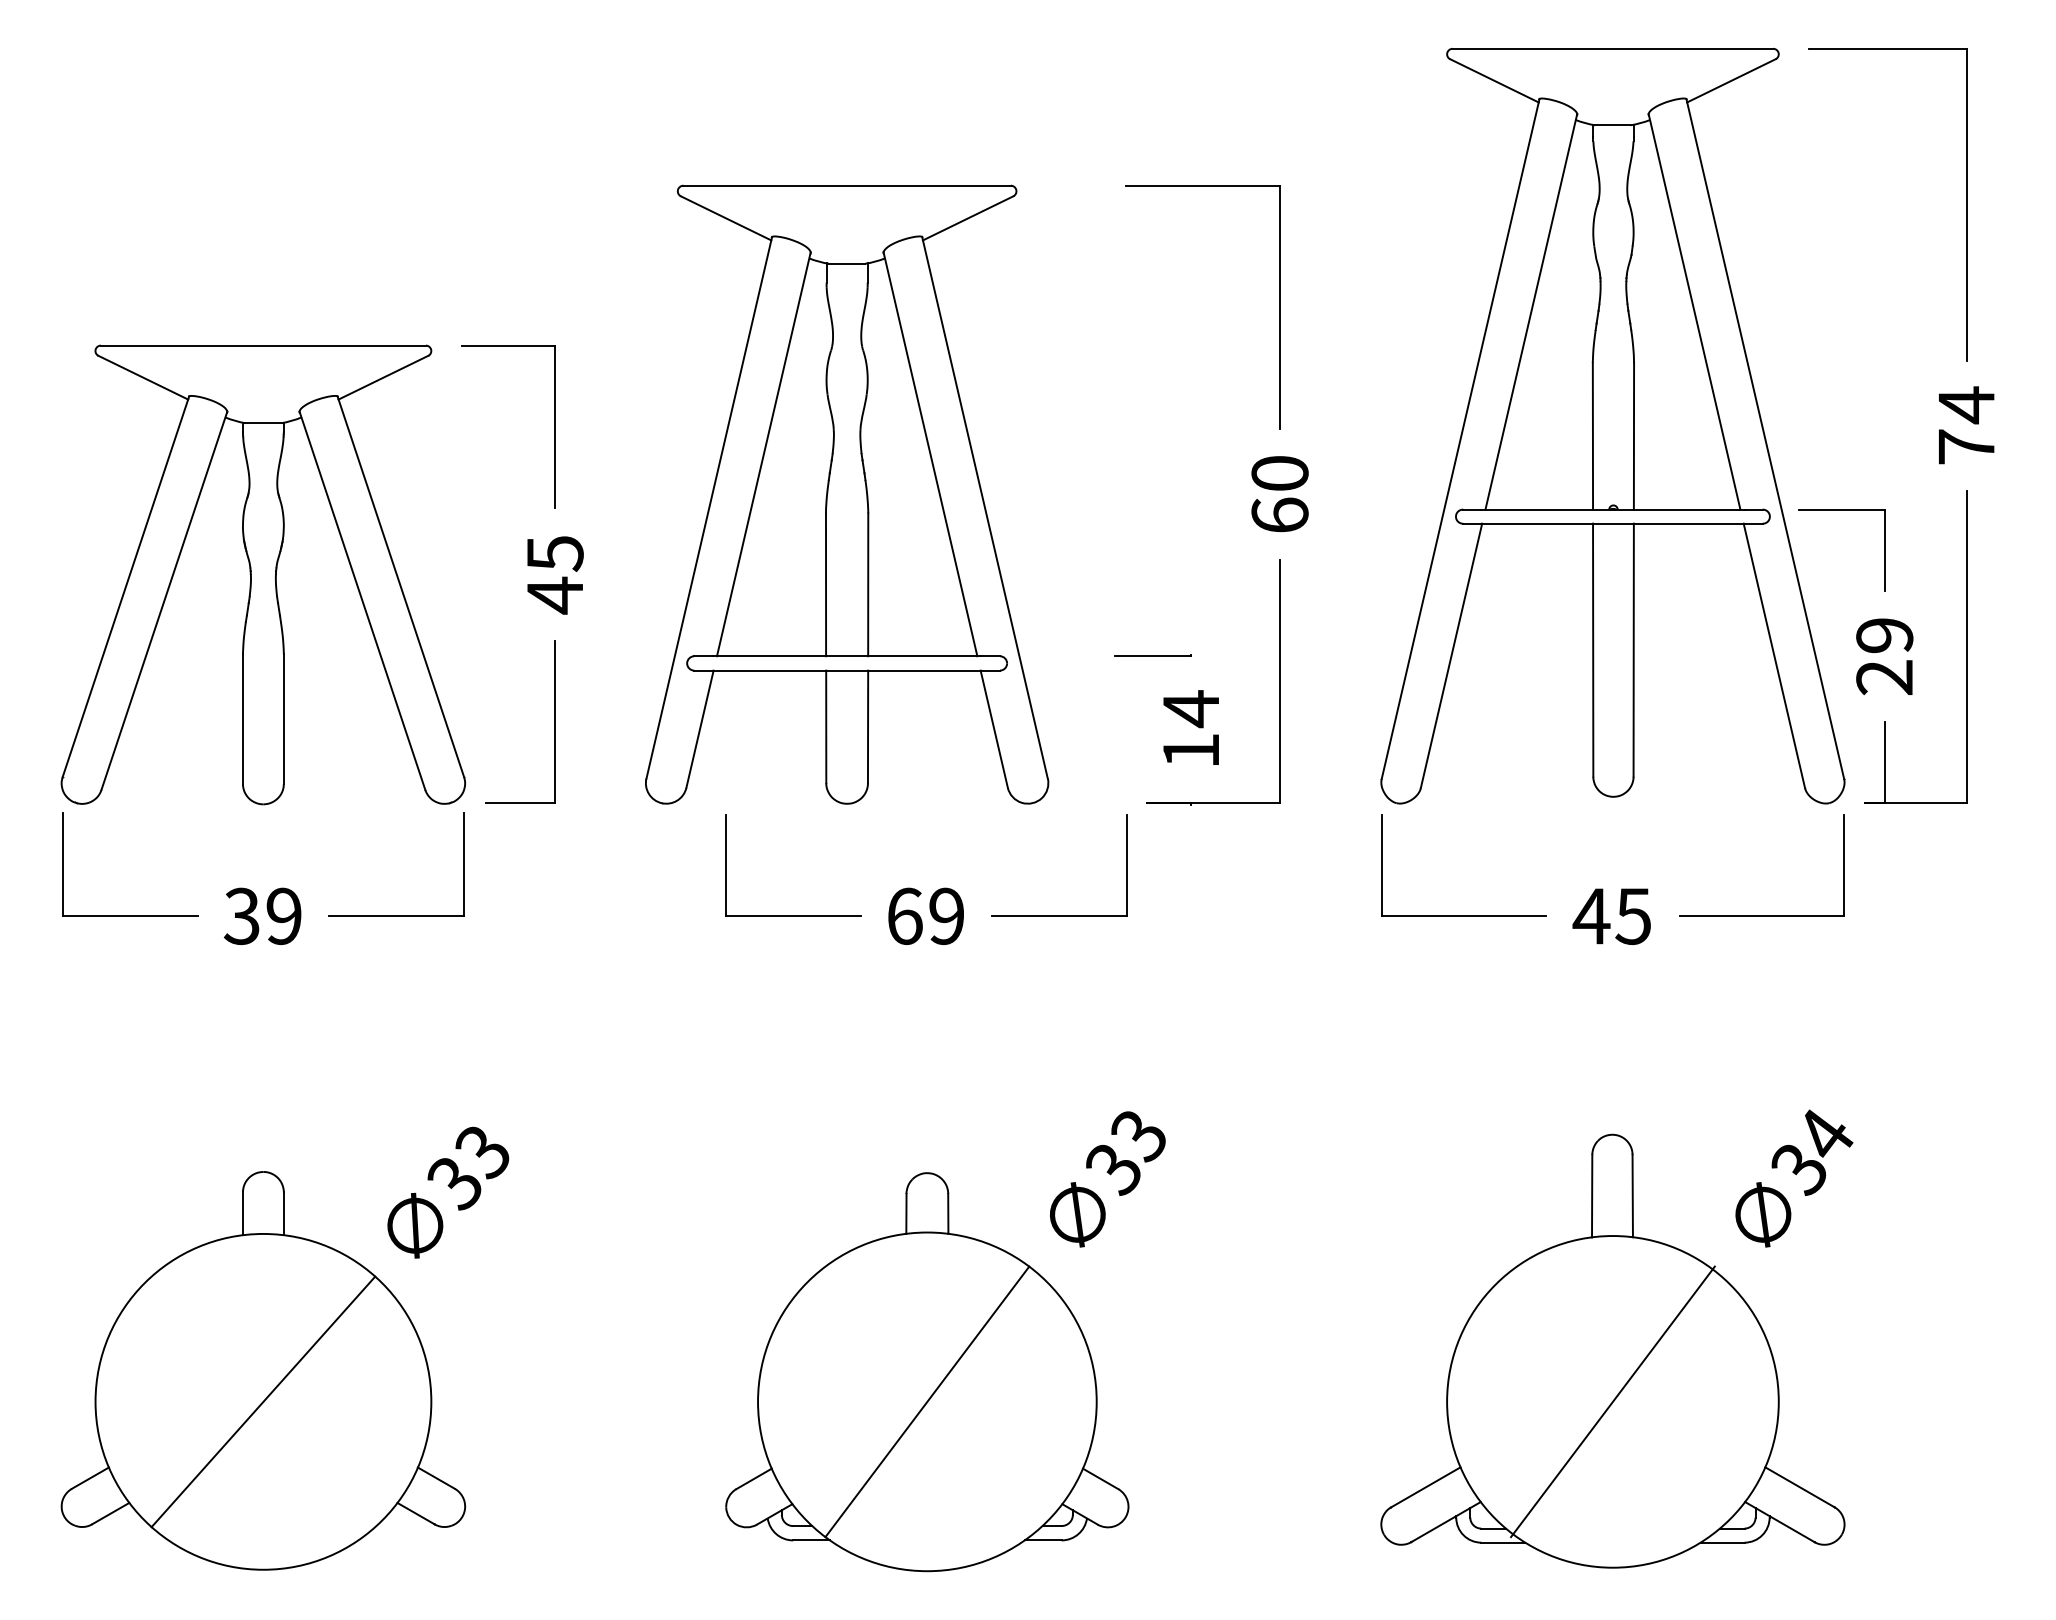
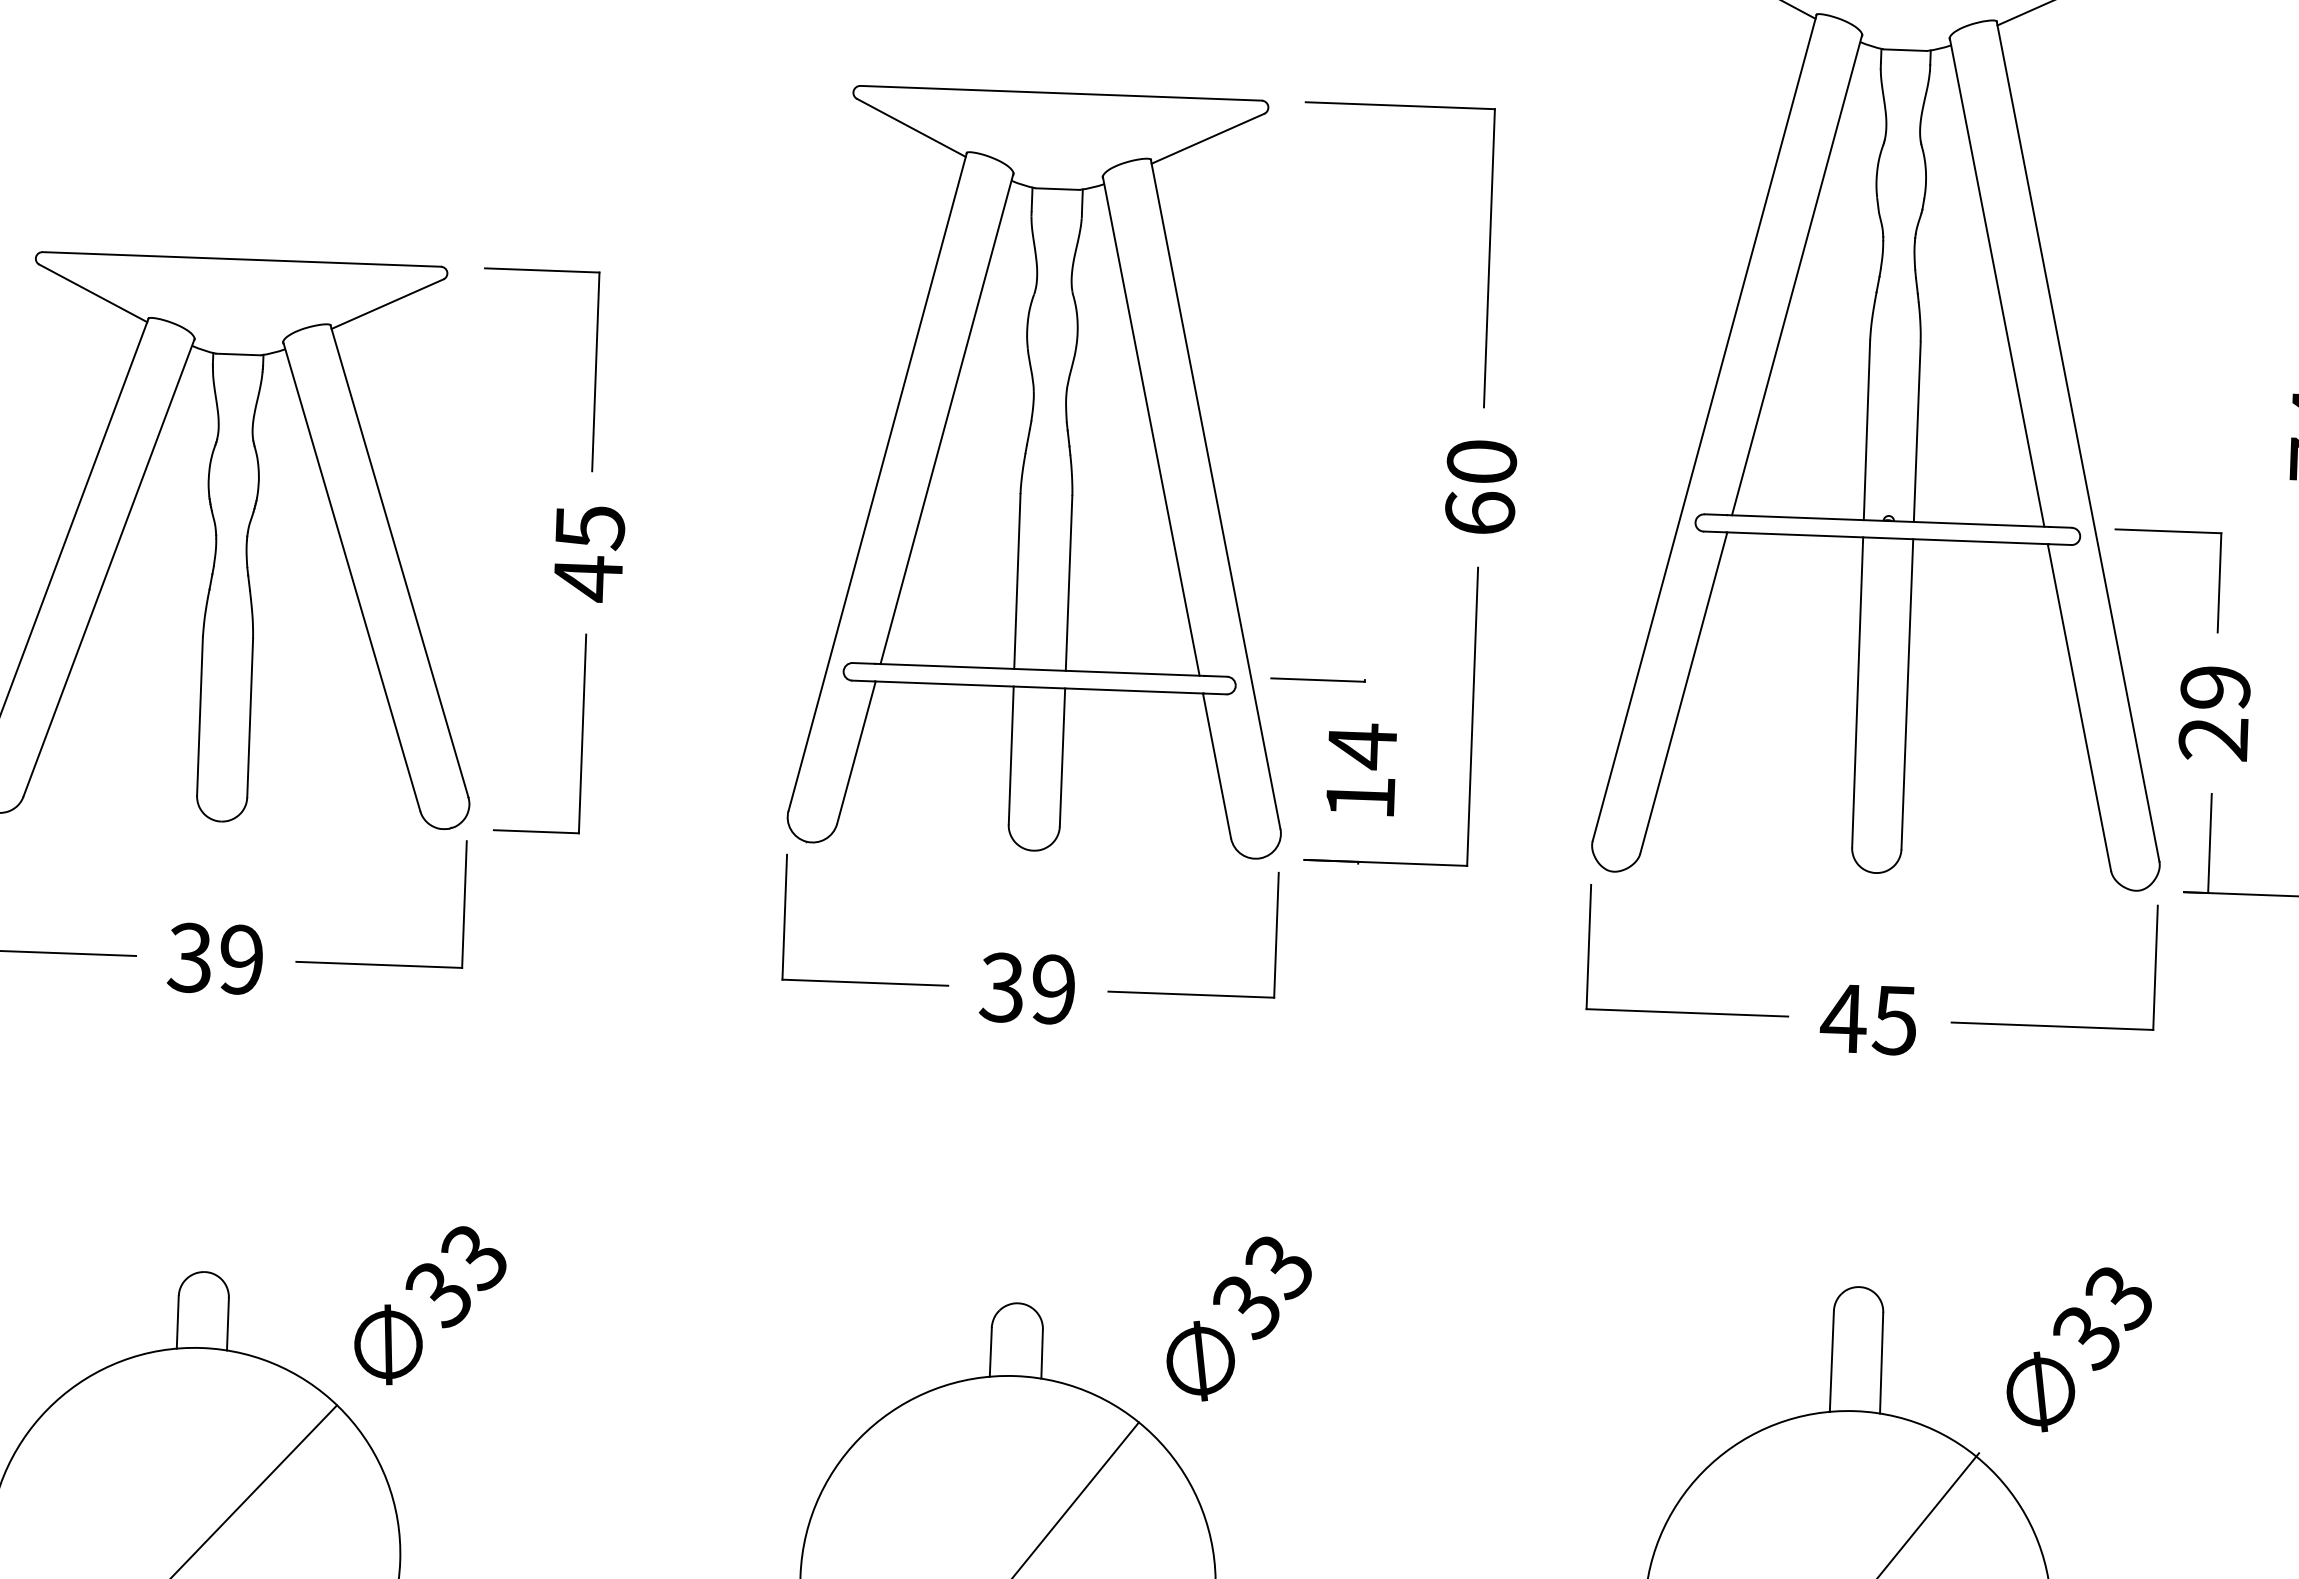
part: (847, 494) -> (1047, 471), moved
text: (904, 916) -> (1001, 987), 69 -> 39
text: (1825, 1135) -> (2120, 1297), 34 -> 33

